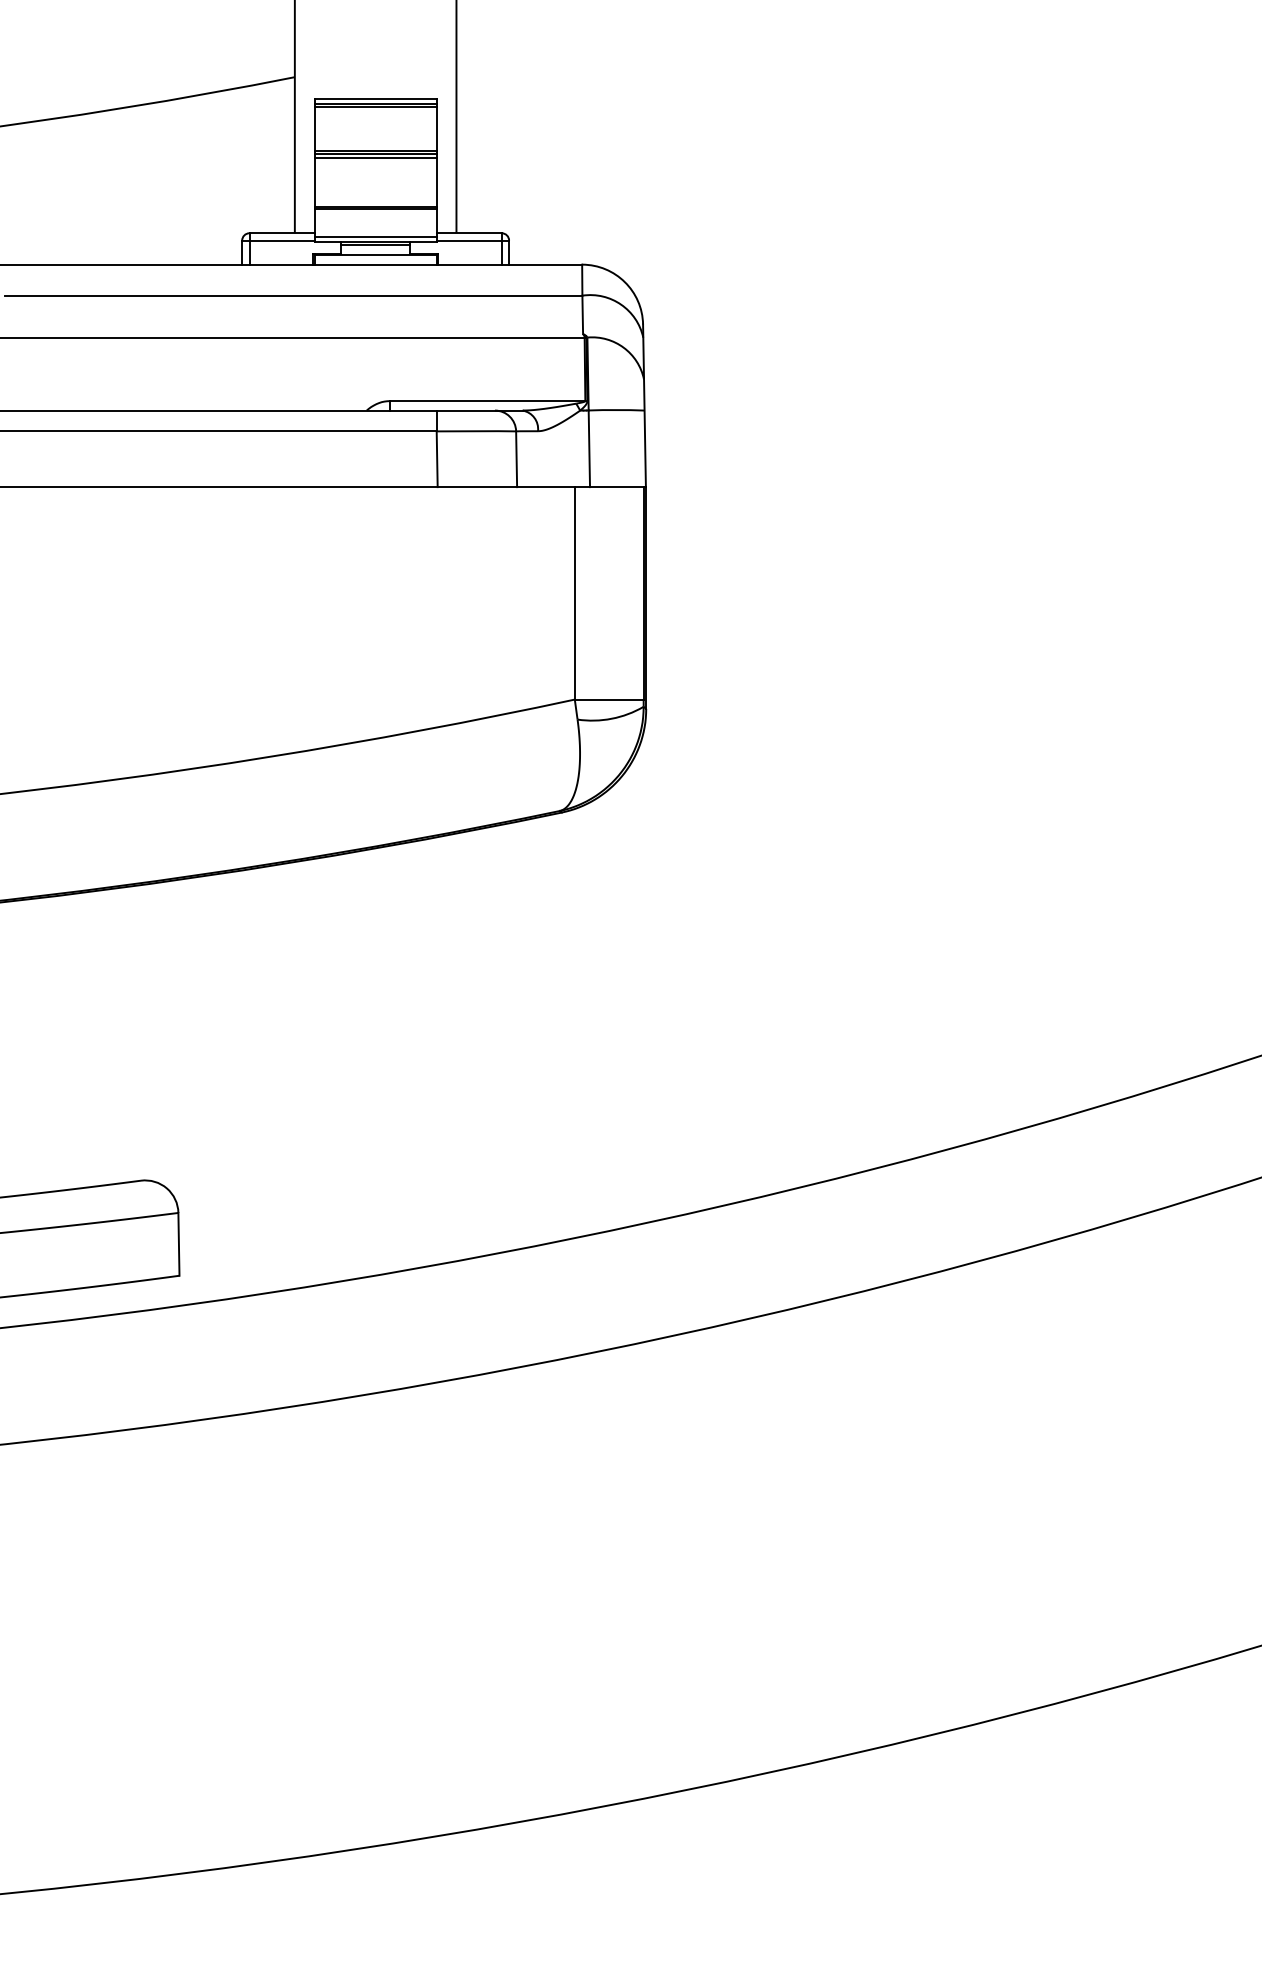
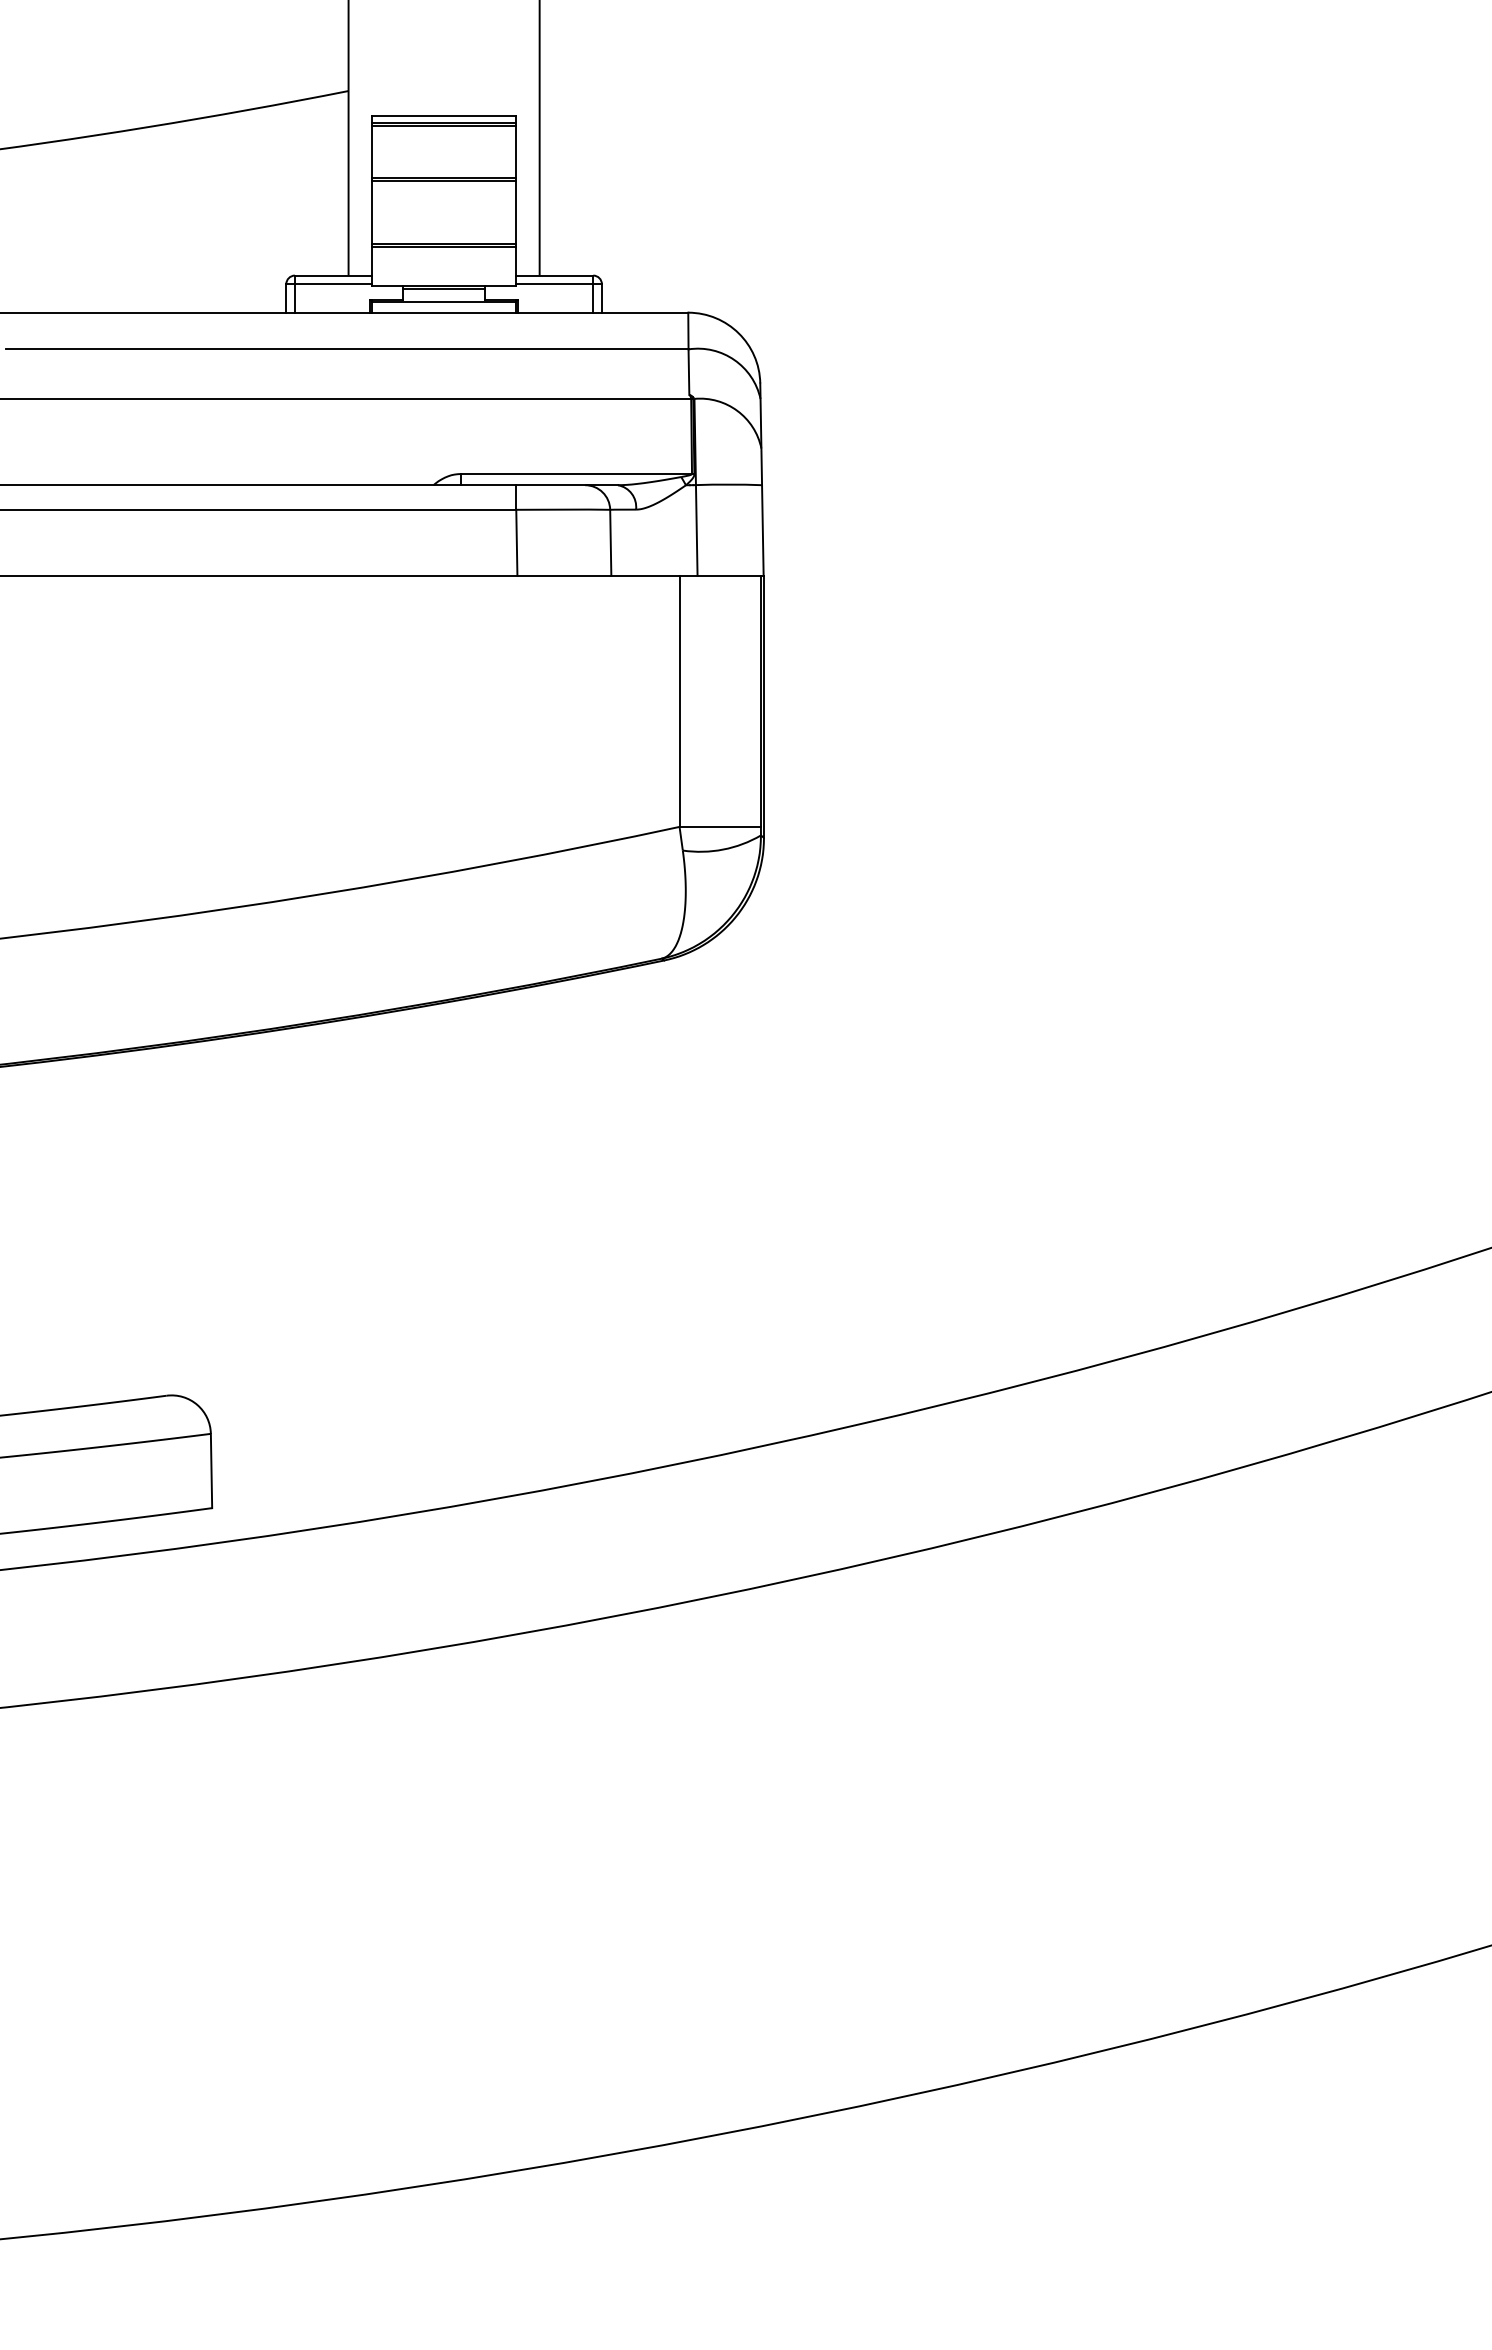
line: (375, 157) -> (444, 186), removed
line: (375, 236) -> (444, 279), removed

